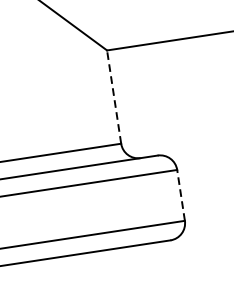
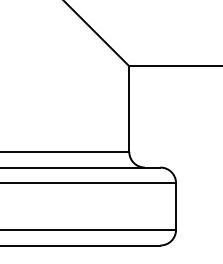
line: (114, 97) -> (129, 109), dashed -> solid
line: (181, 195) -> (176, 206), dashed -> solid

